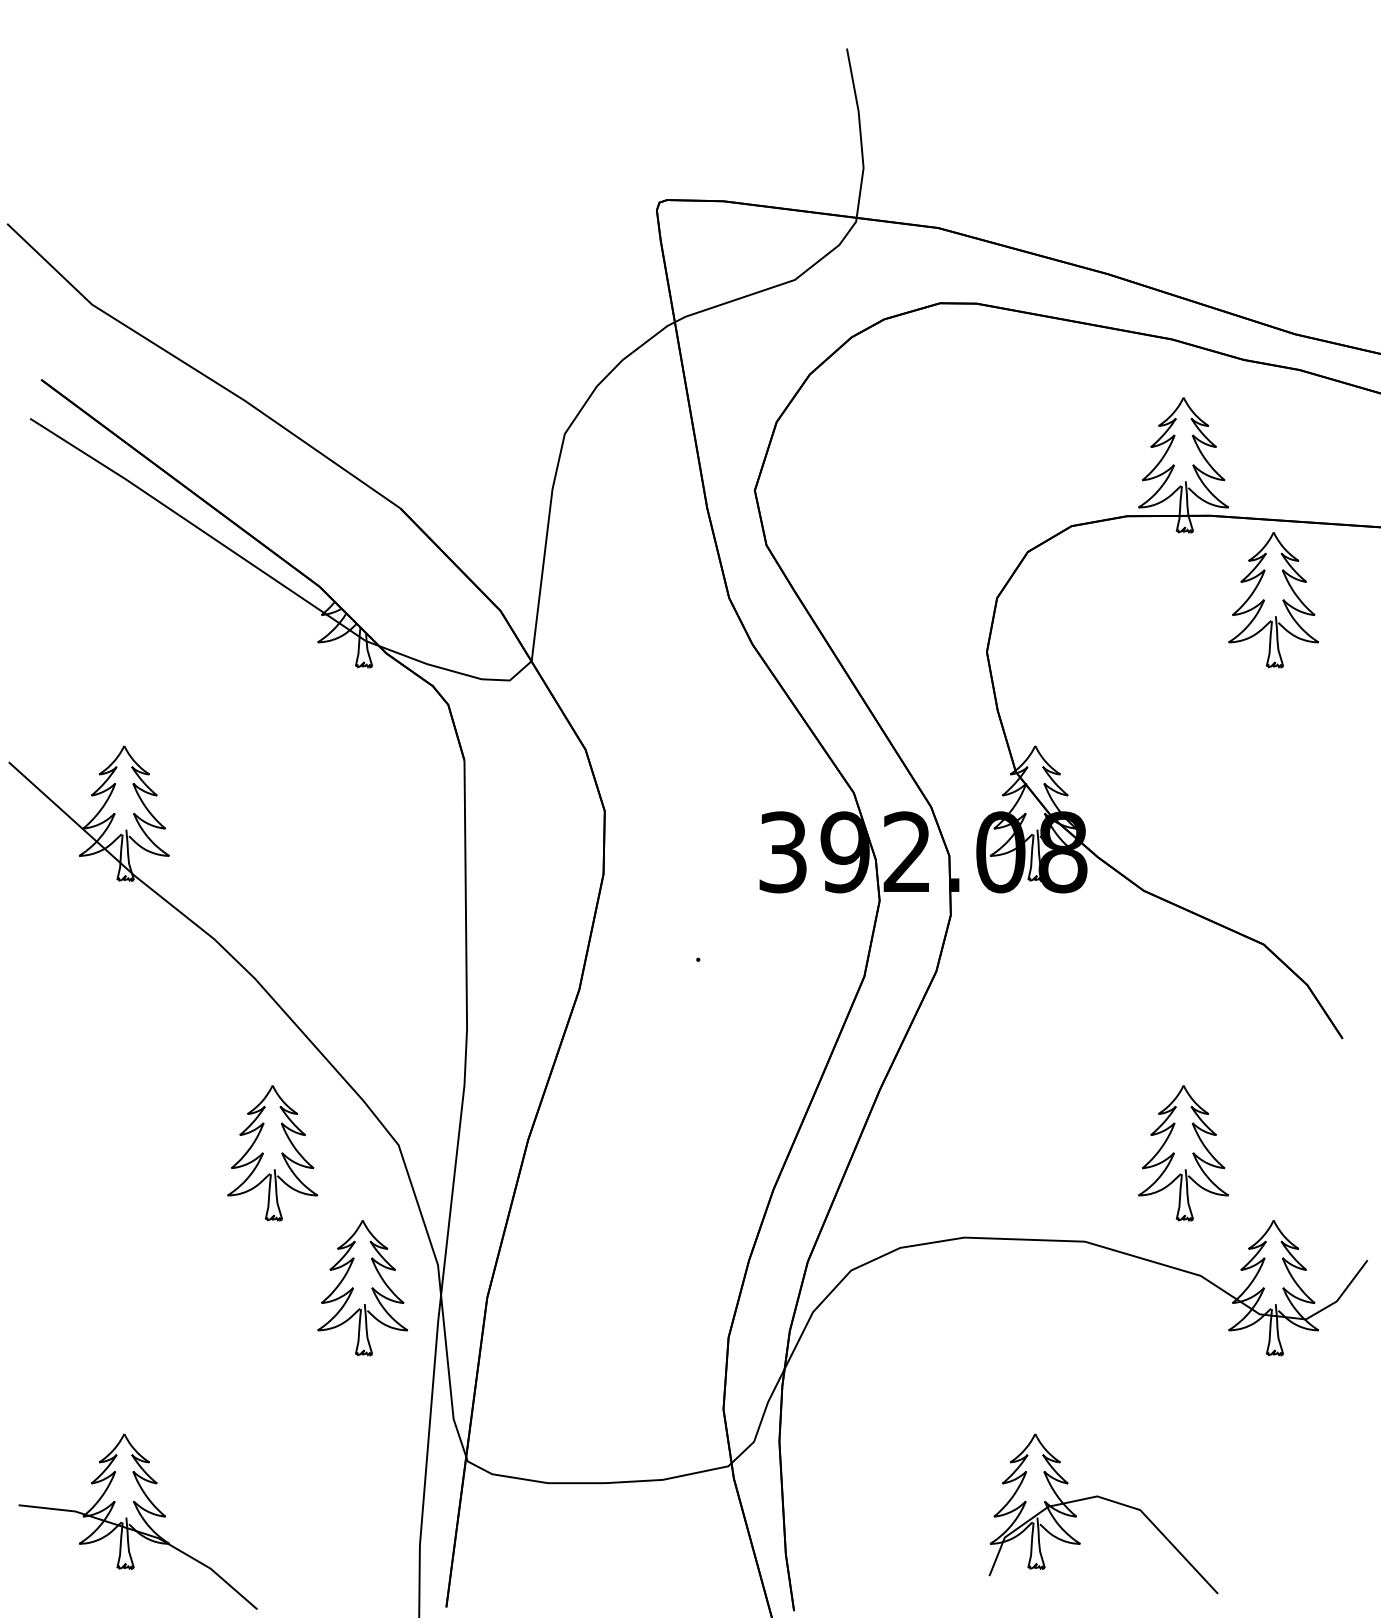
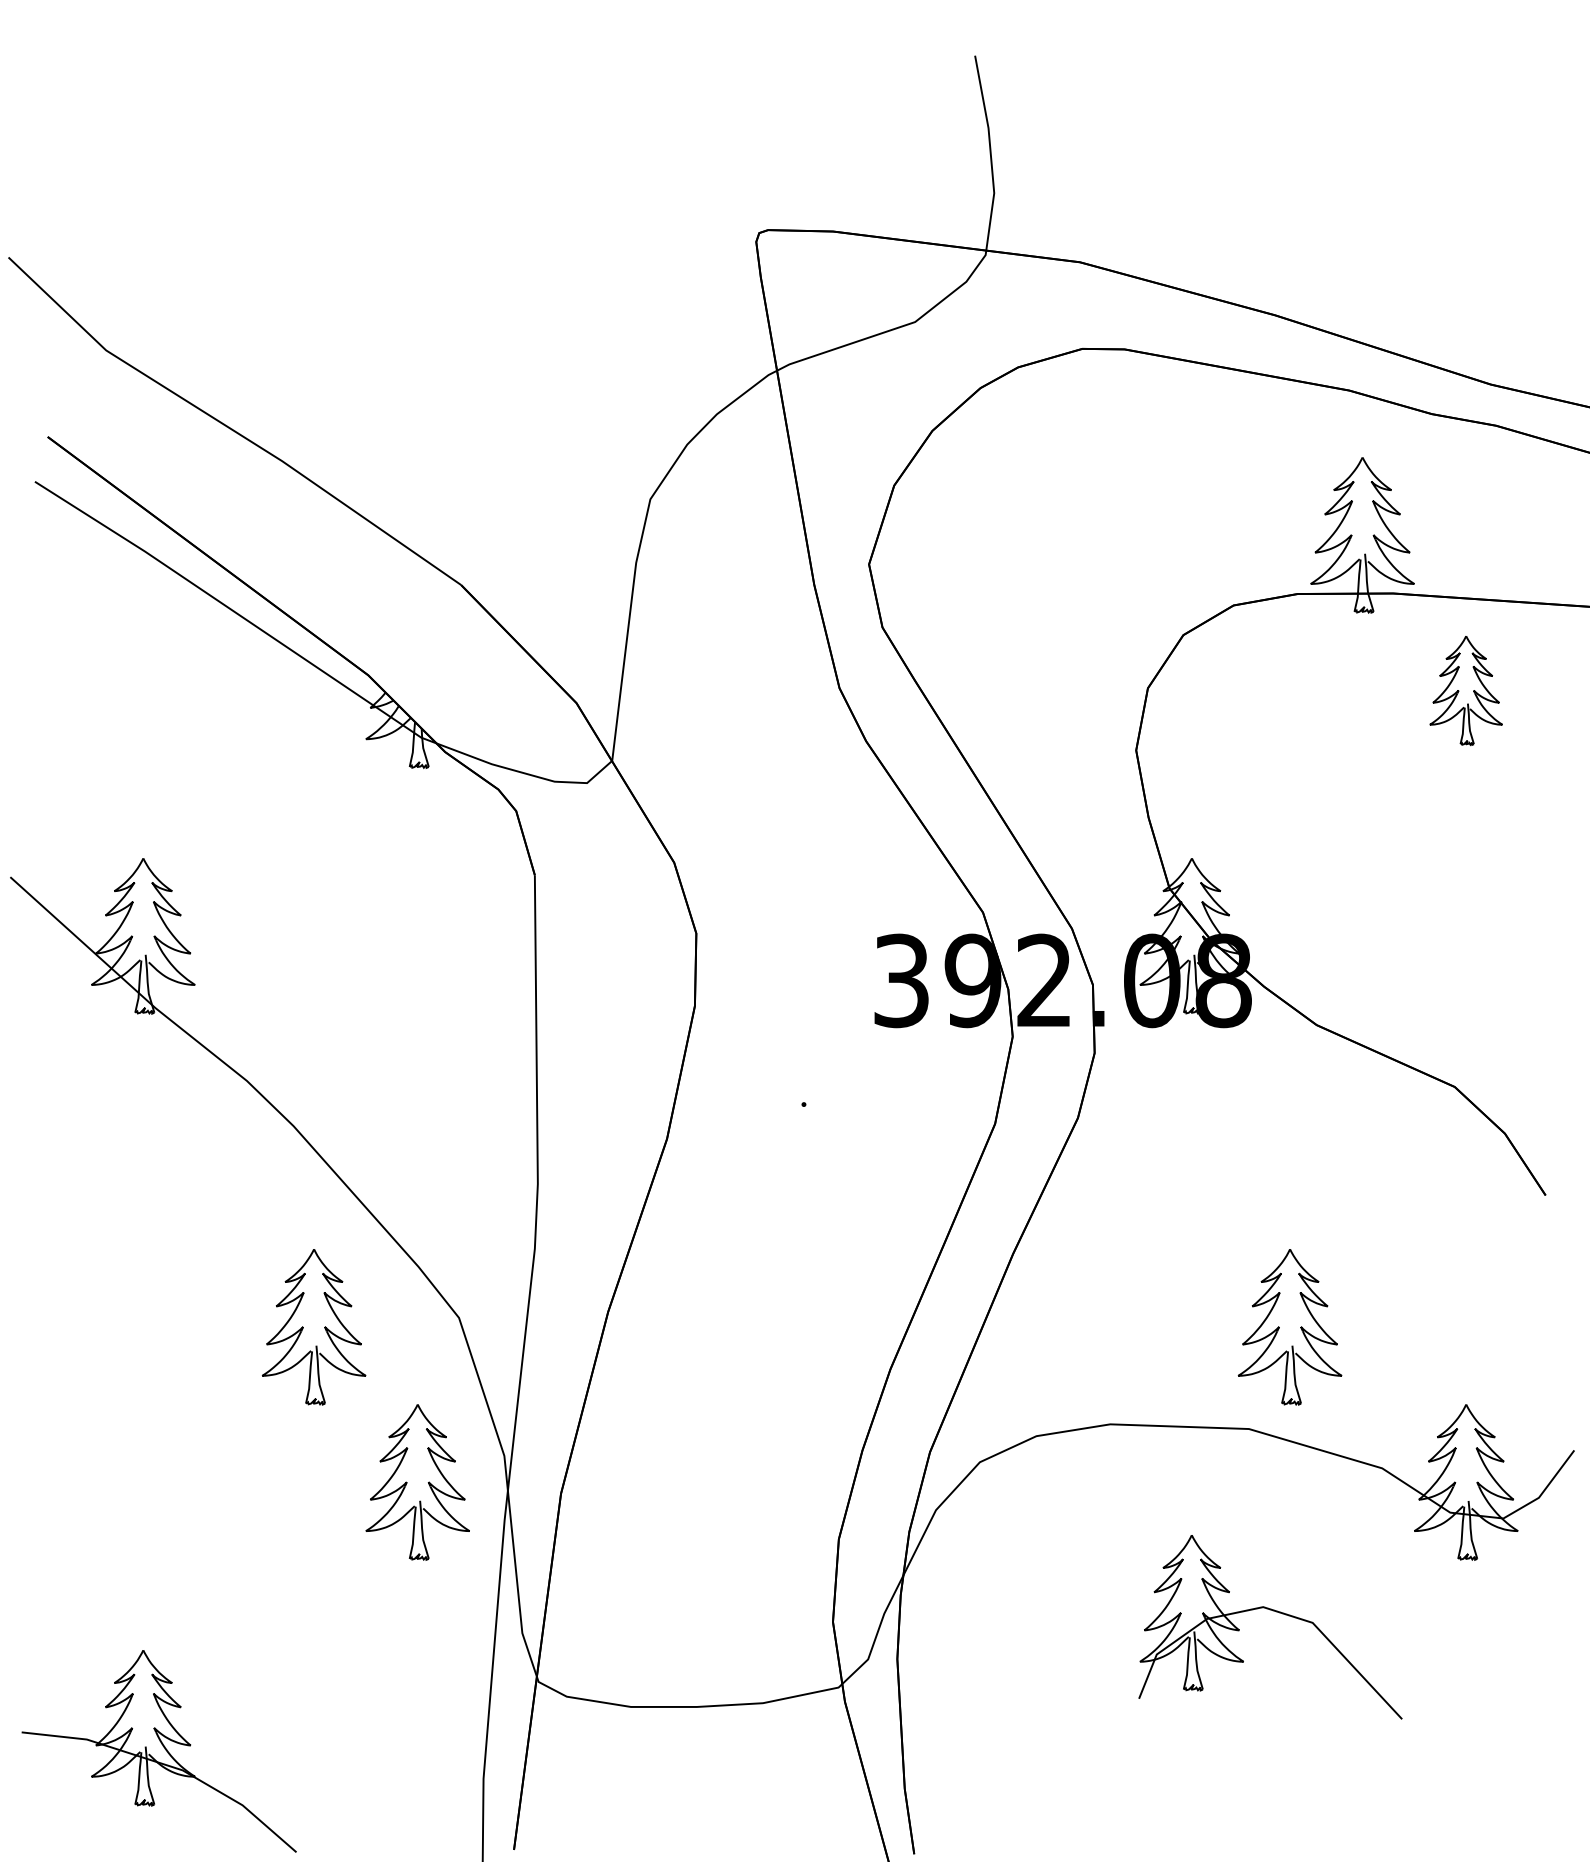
part: (1273, 600) -> (1466, 691), size x0.7
part: (1183, 1153) -> (1289, 1327), moved
part: (1106, 1500) -> (1273, 1611), moved

